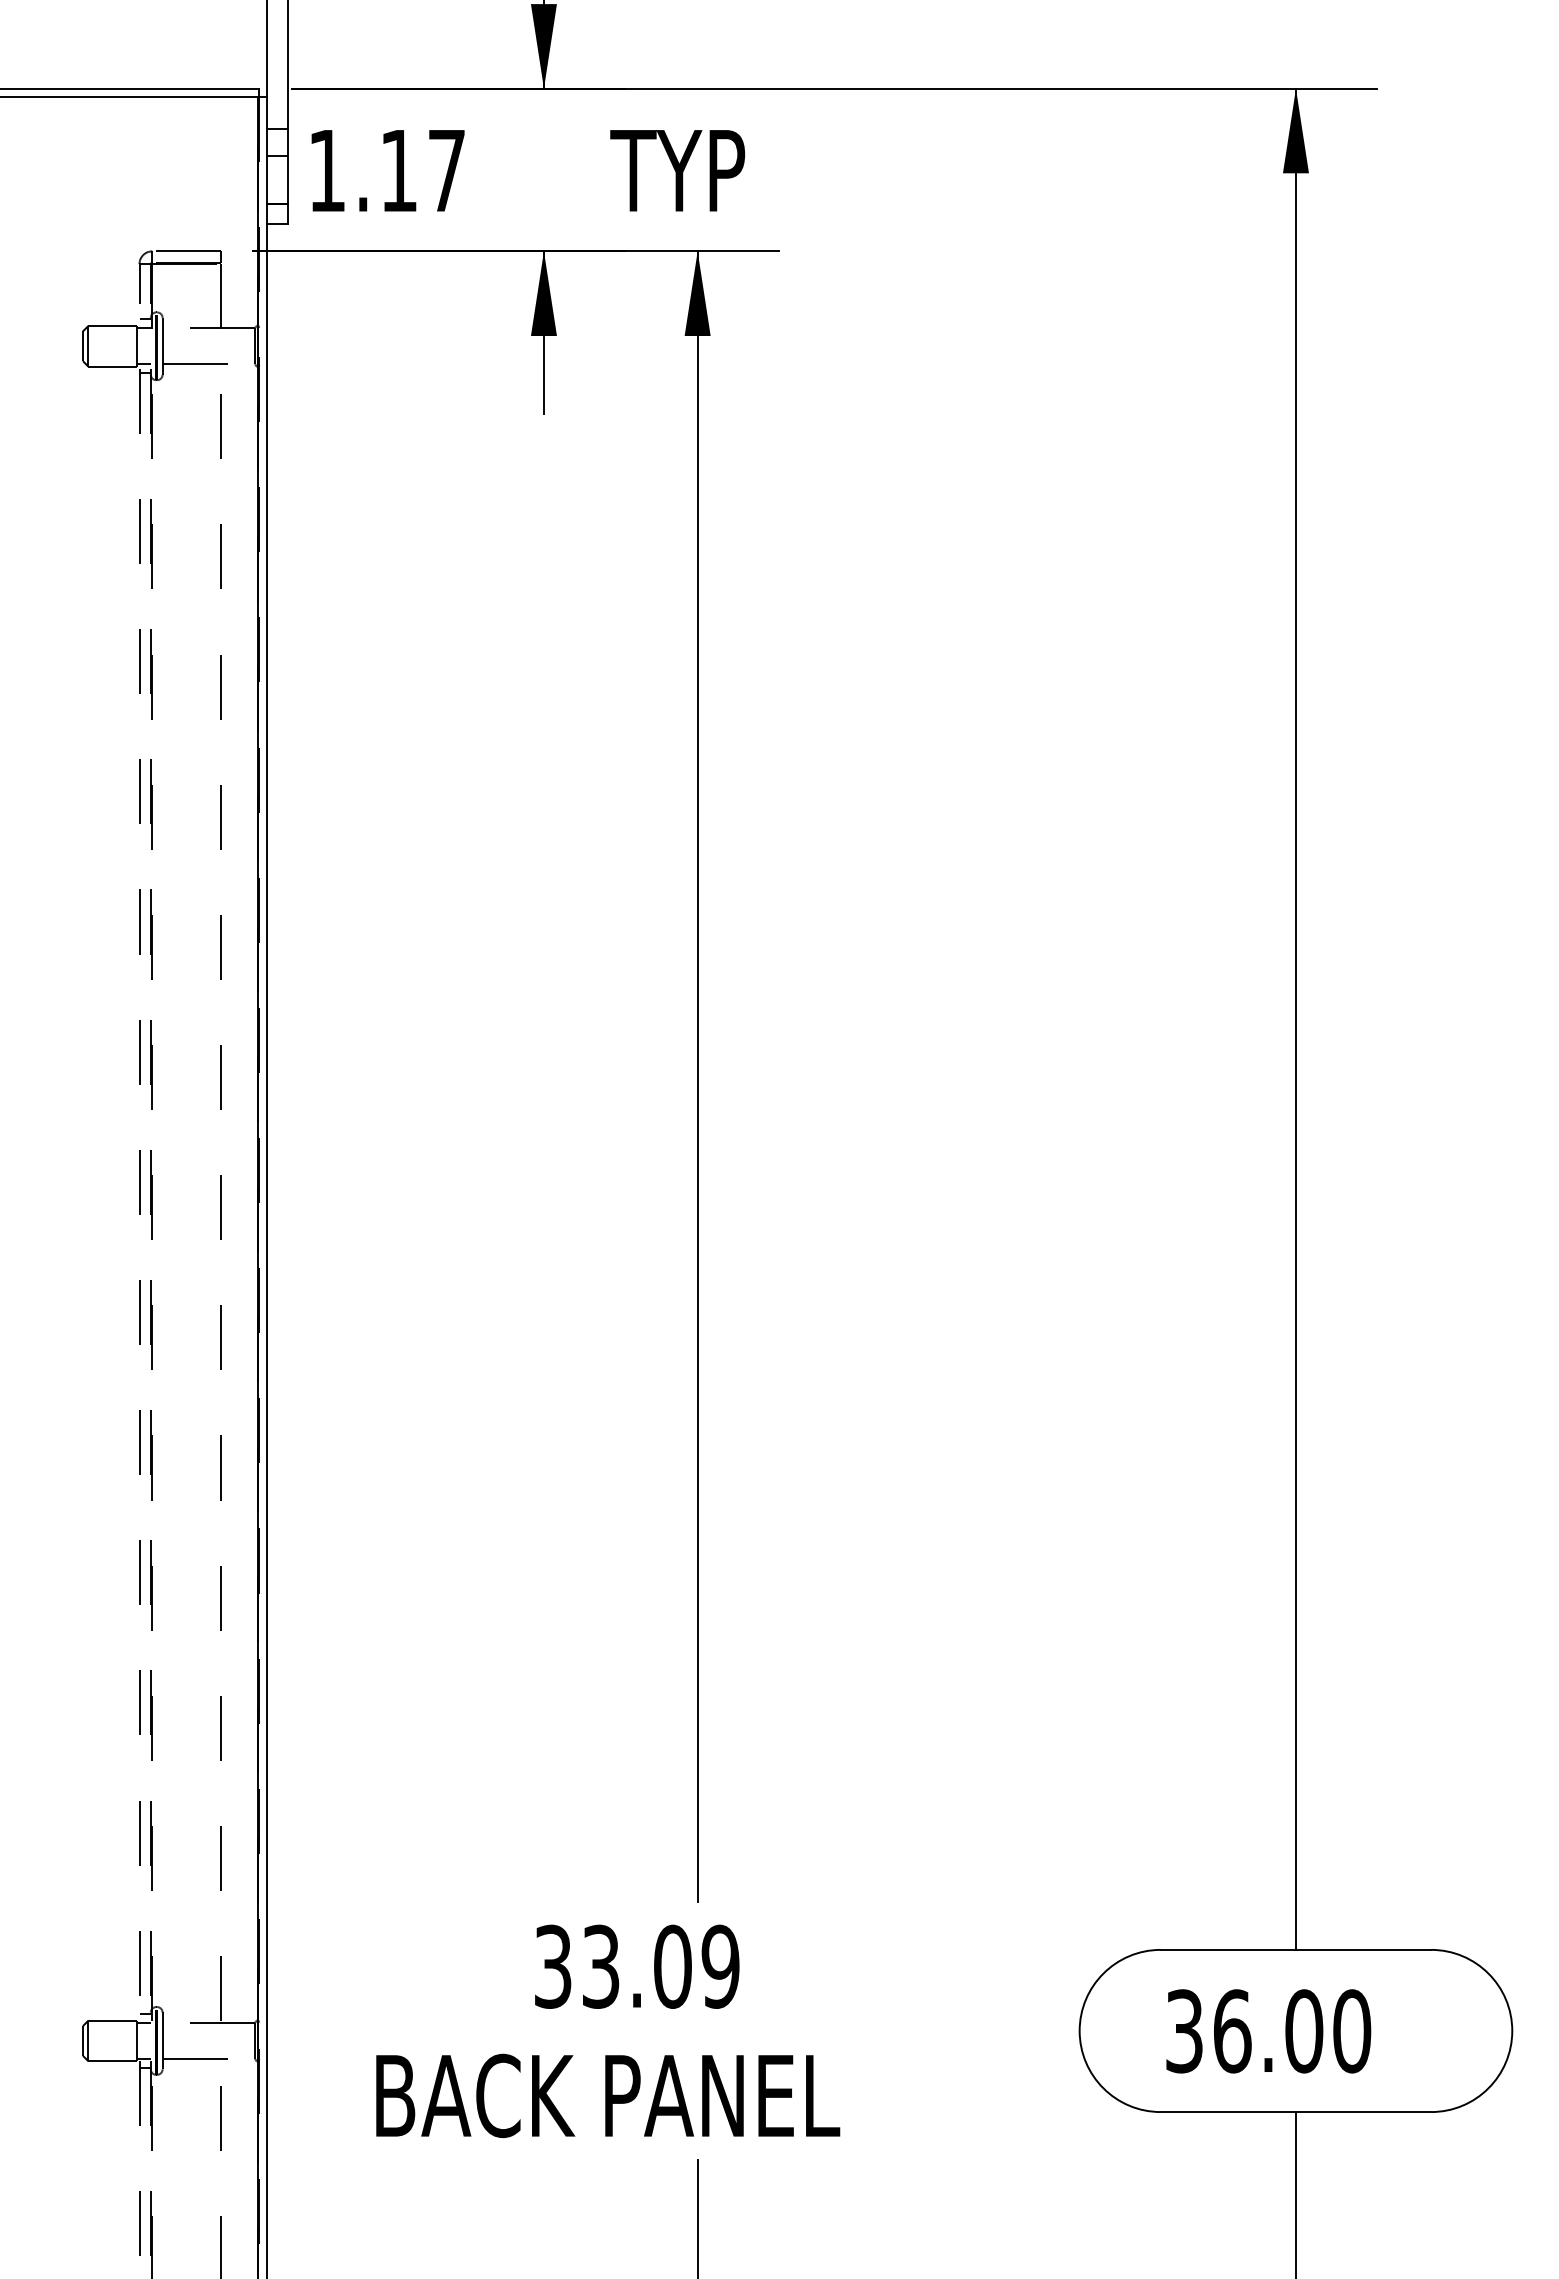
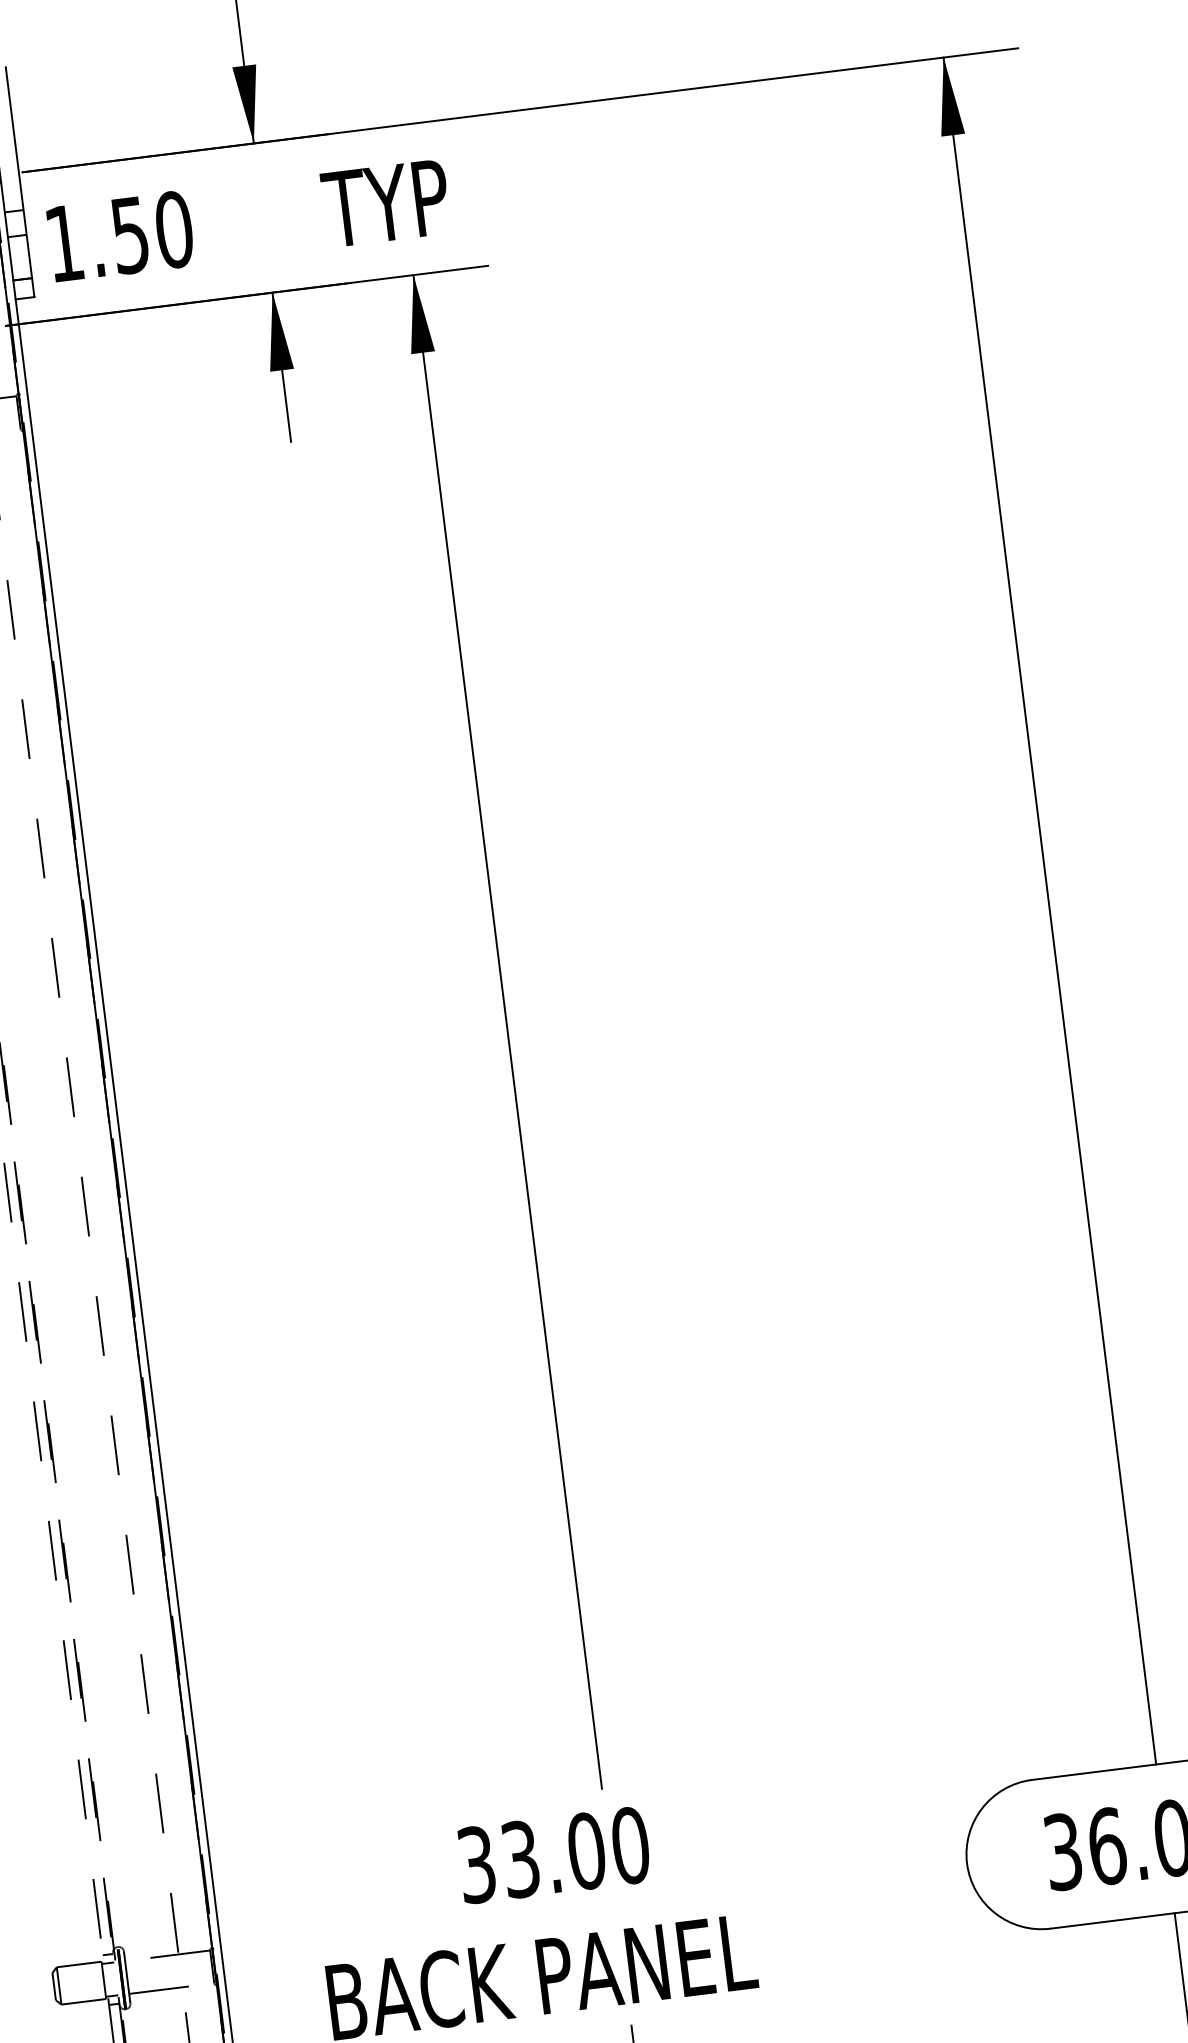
text: (423, 170) -> (152, 232), 1.17 -> 1.50
text: (720, 1966) -> (630, 1845), 33.09 -> 33.00

